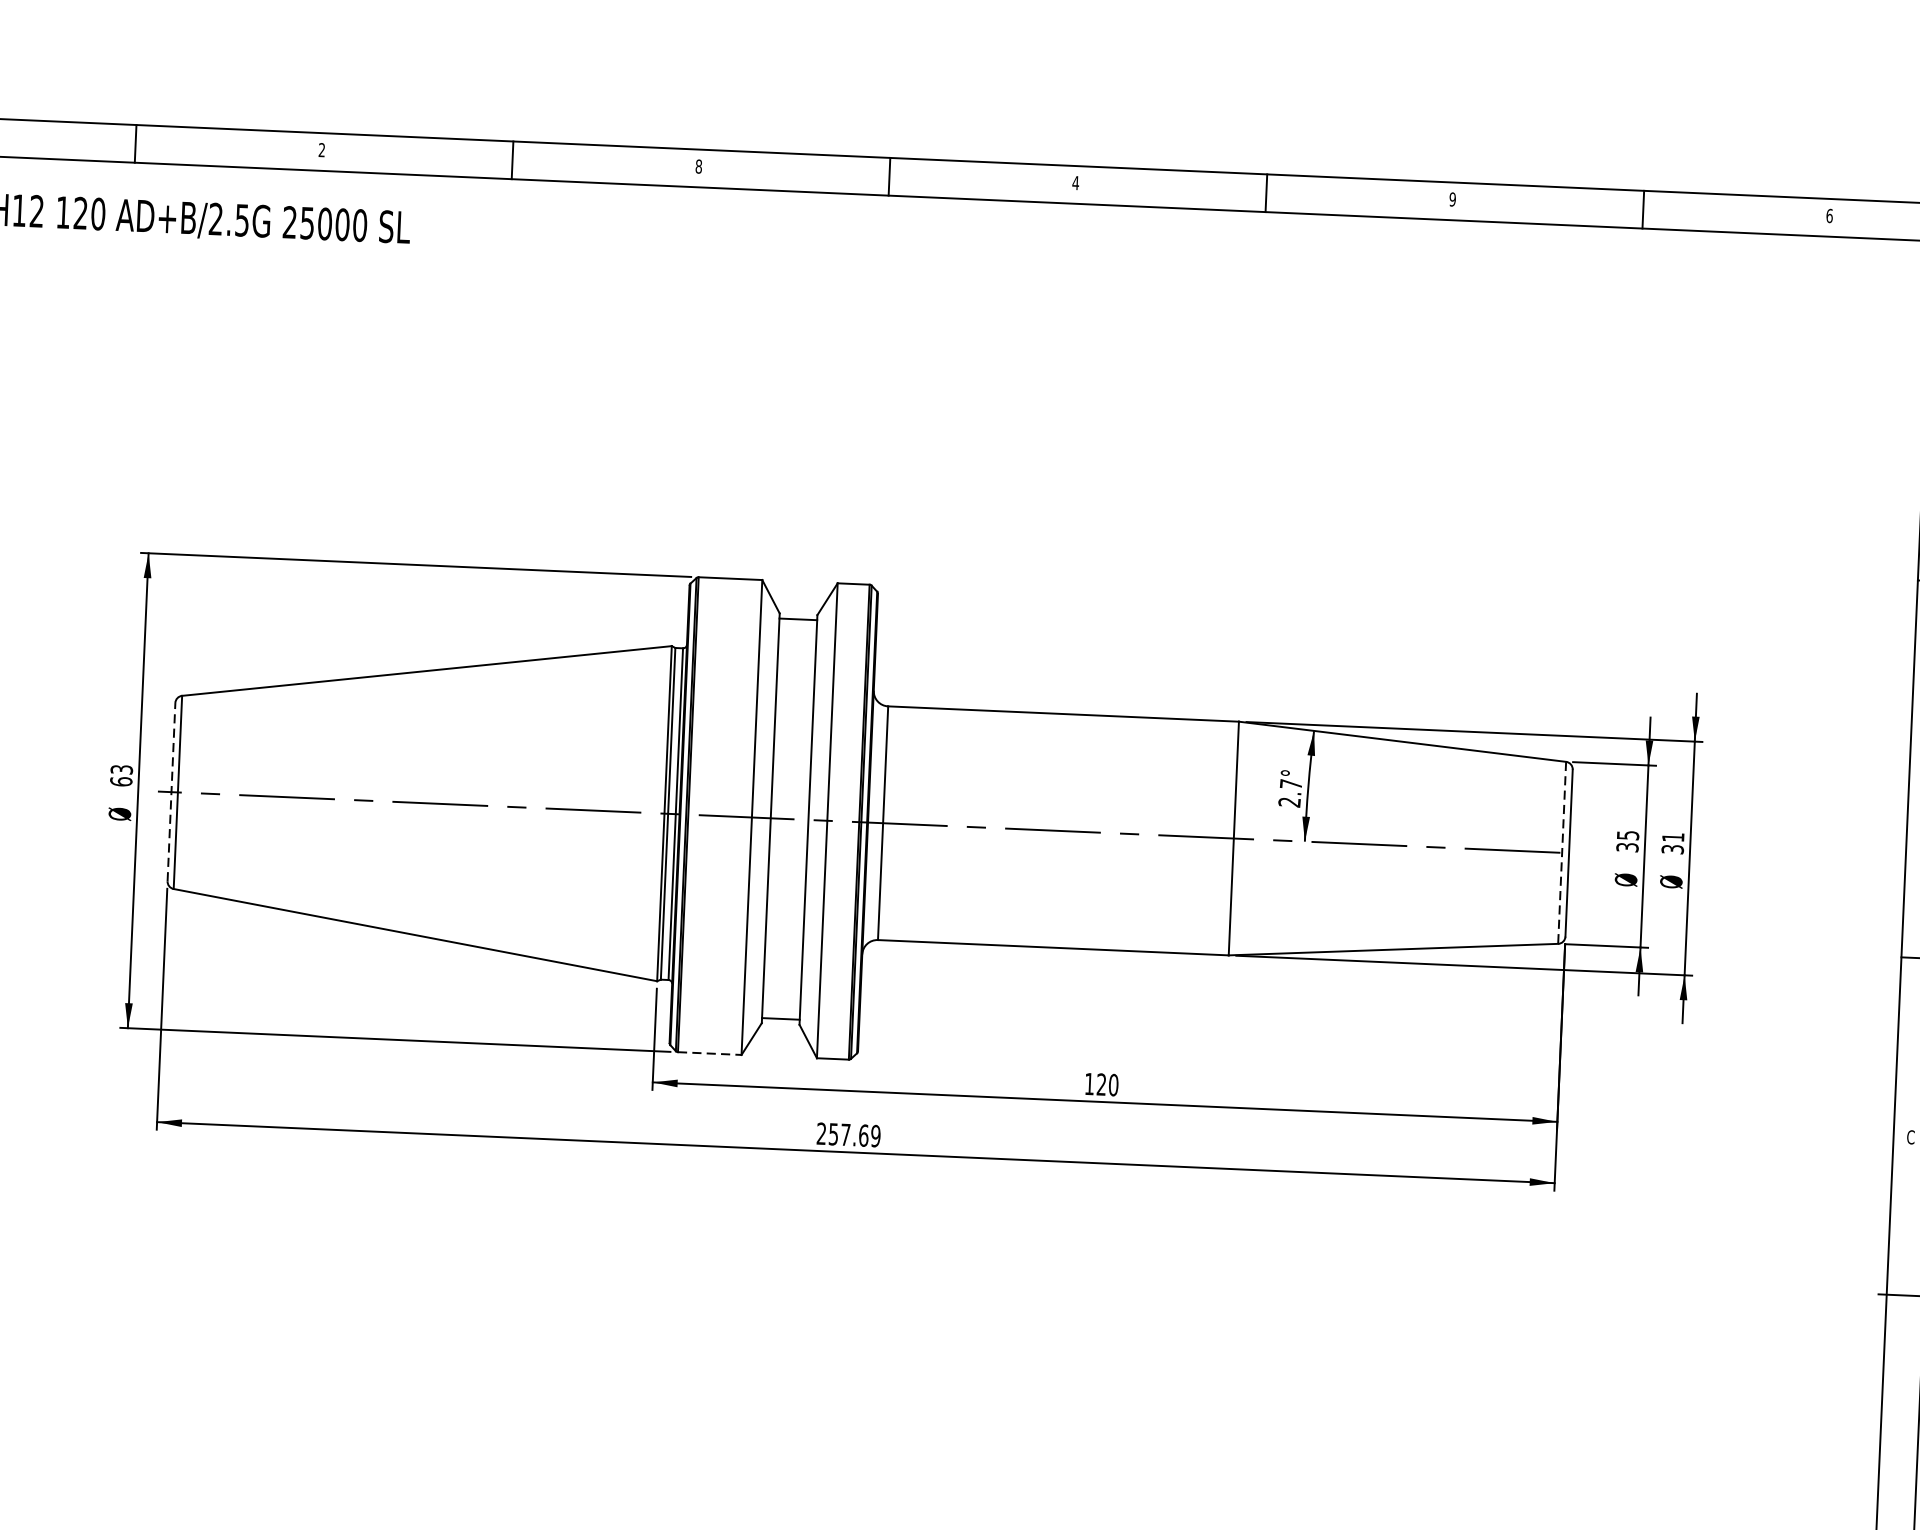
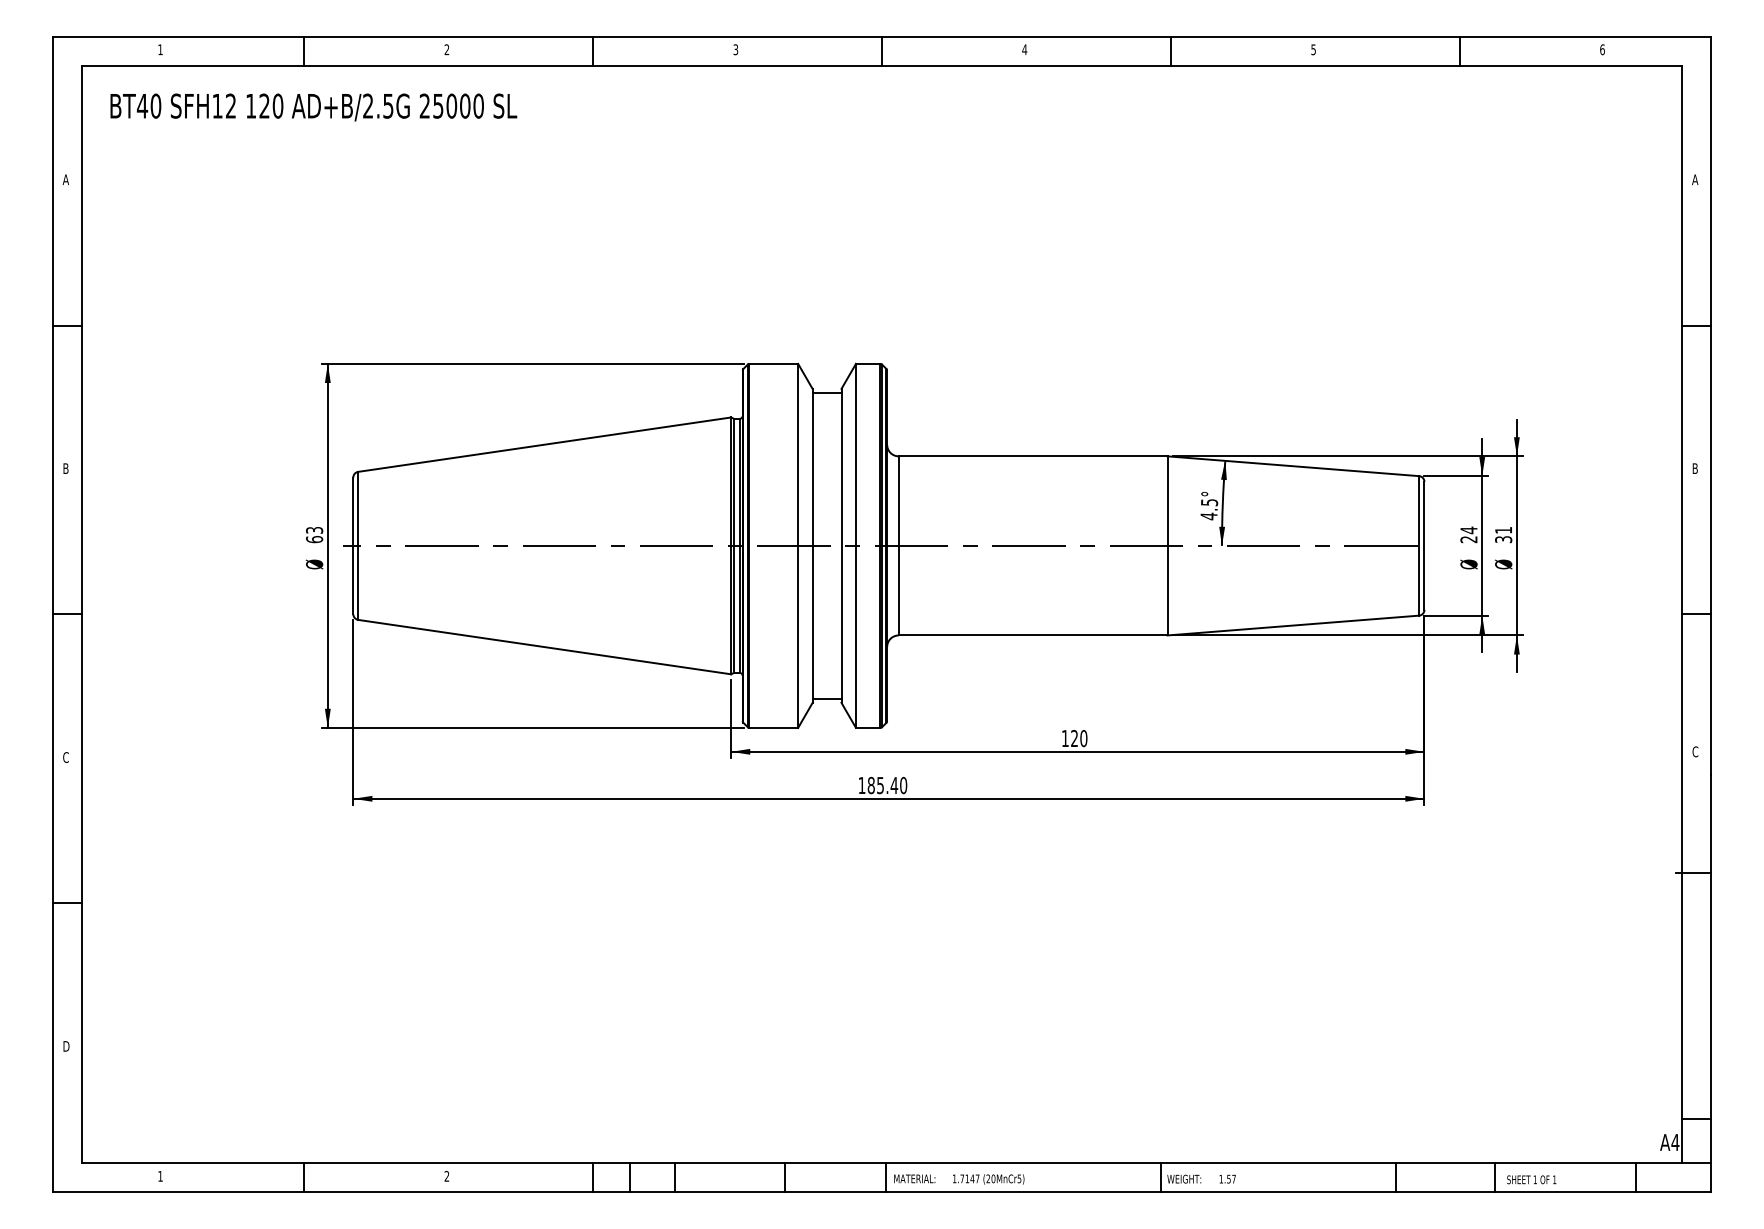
text: (698, 166) -> (735, 49), 8 -> 3
text: (1452, 199) -> (1313, 49), 9 -> 5
line: (171, 791) -> (353, 545), dashed -> solid
text: (1290, 793) -> (1209, 509), 2.7° -> 4.5°
text: (1627, 840) -> (1468, 534), 35 -> 24
line: (1562, 852) -> (1419, 545), dashed -> solid
line: (710, 1053) -> (774, 727), dashed -> solid
text: (848, 1134) -> (882, 785), 257.69 -> 185.40

